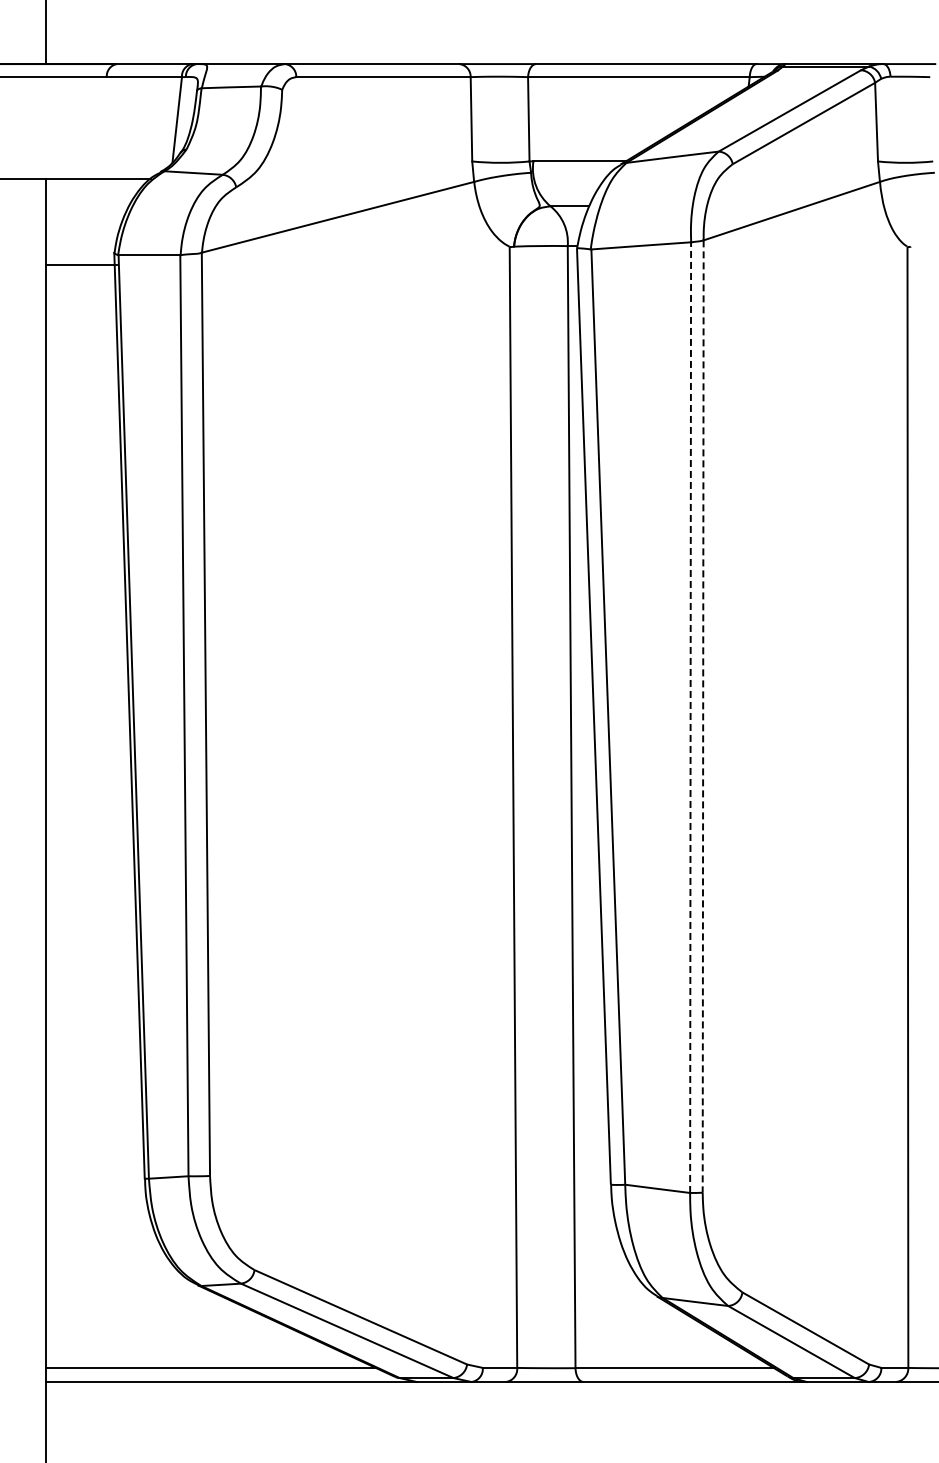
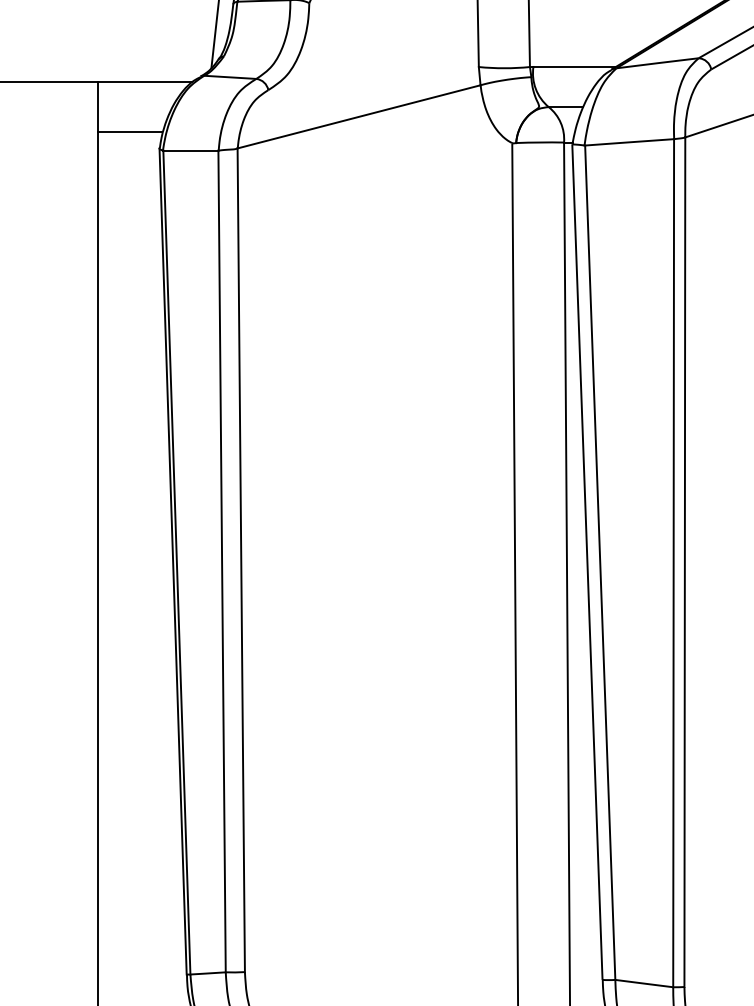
line: (80, 264) -> (129, 131), moved
line: (690, 717) -> (673, 563), dashed -> solid
line: (703, 717) -> (685, 563), dashed -> solid

